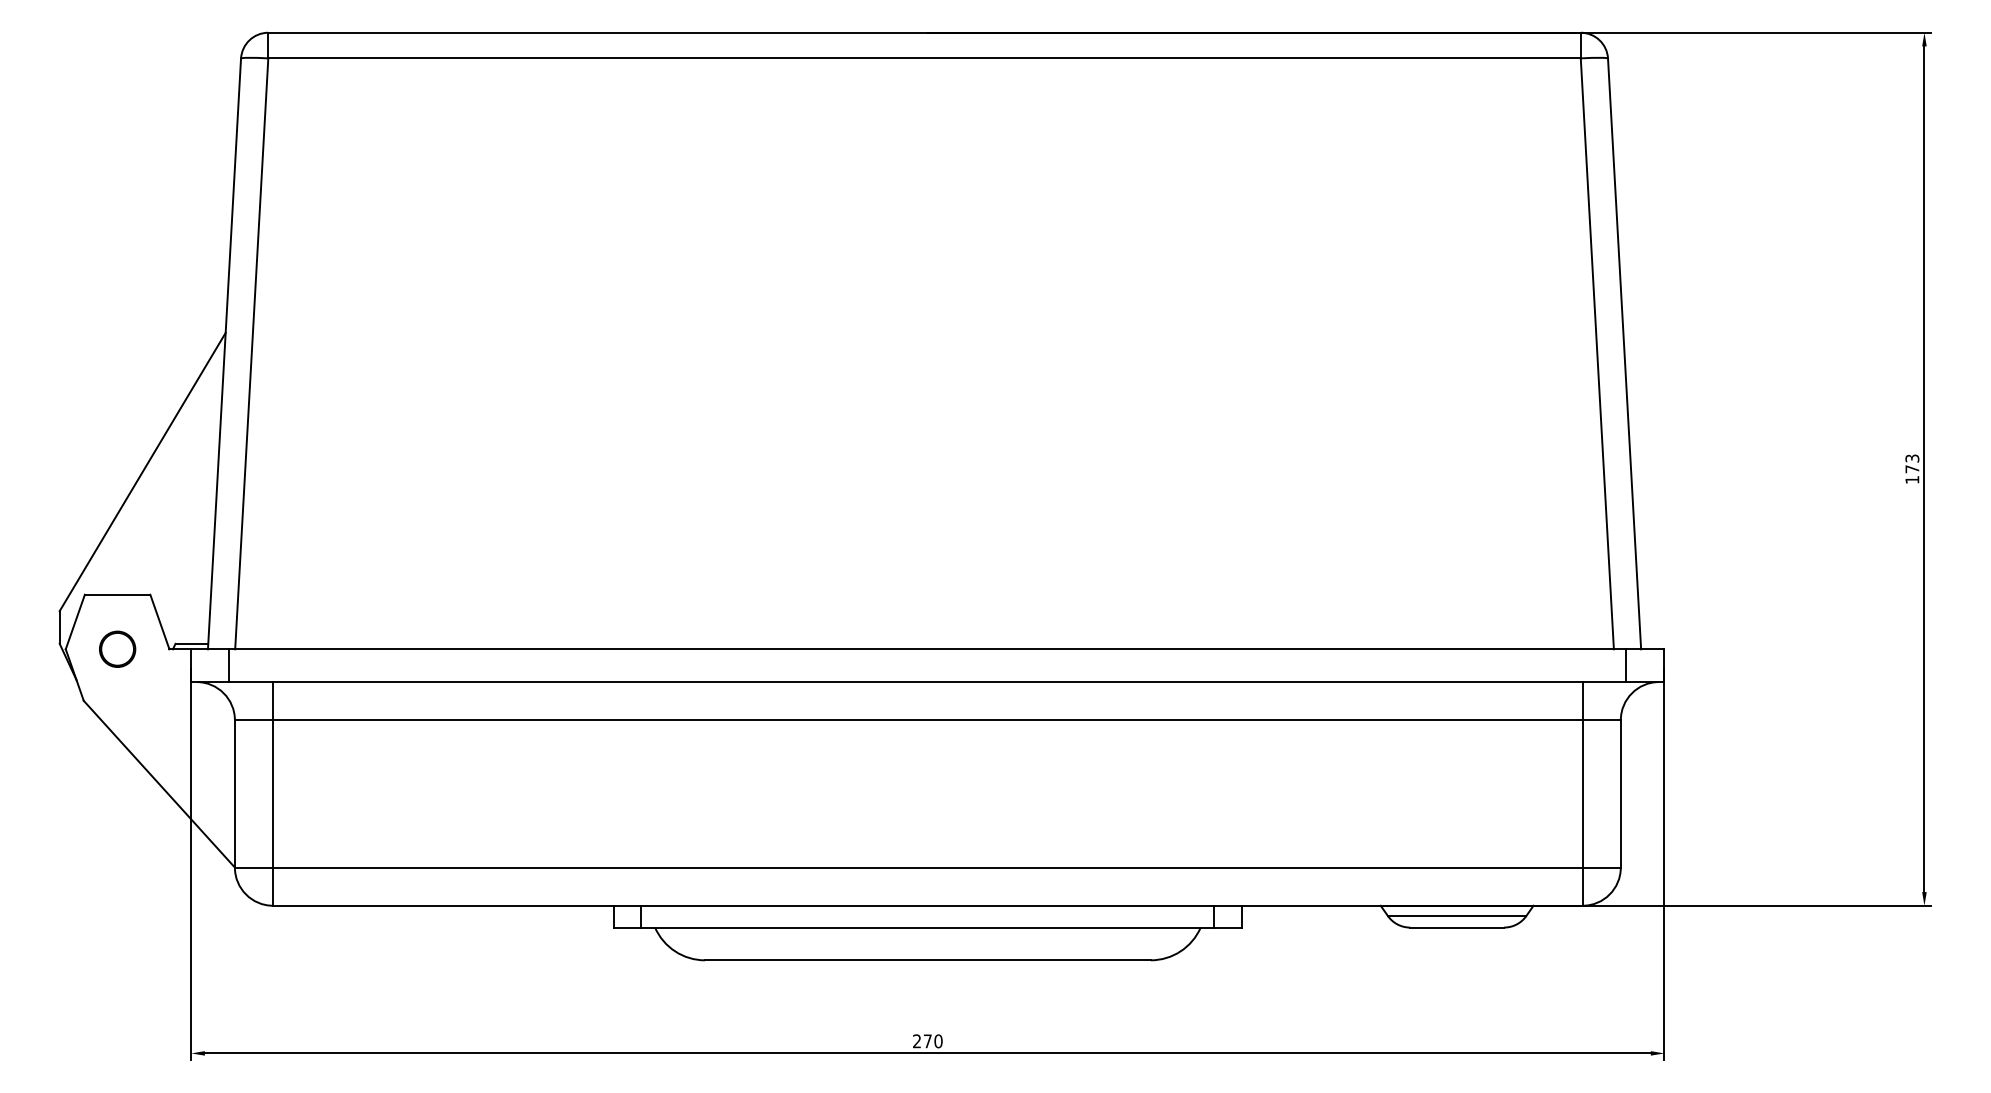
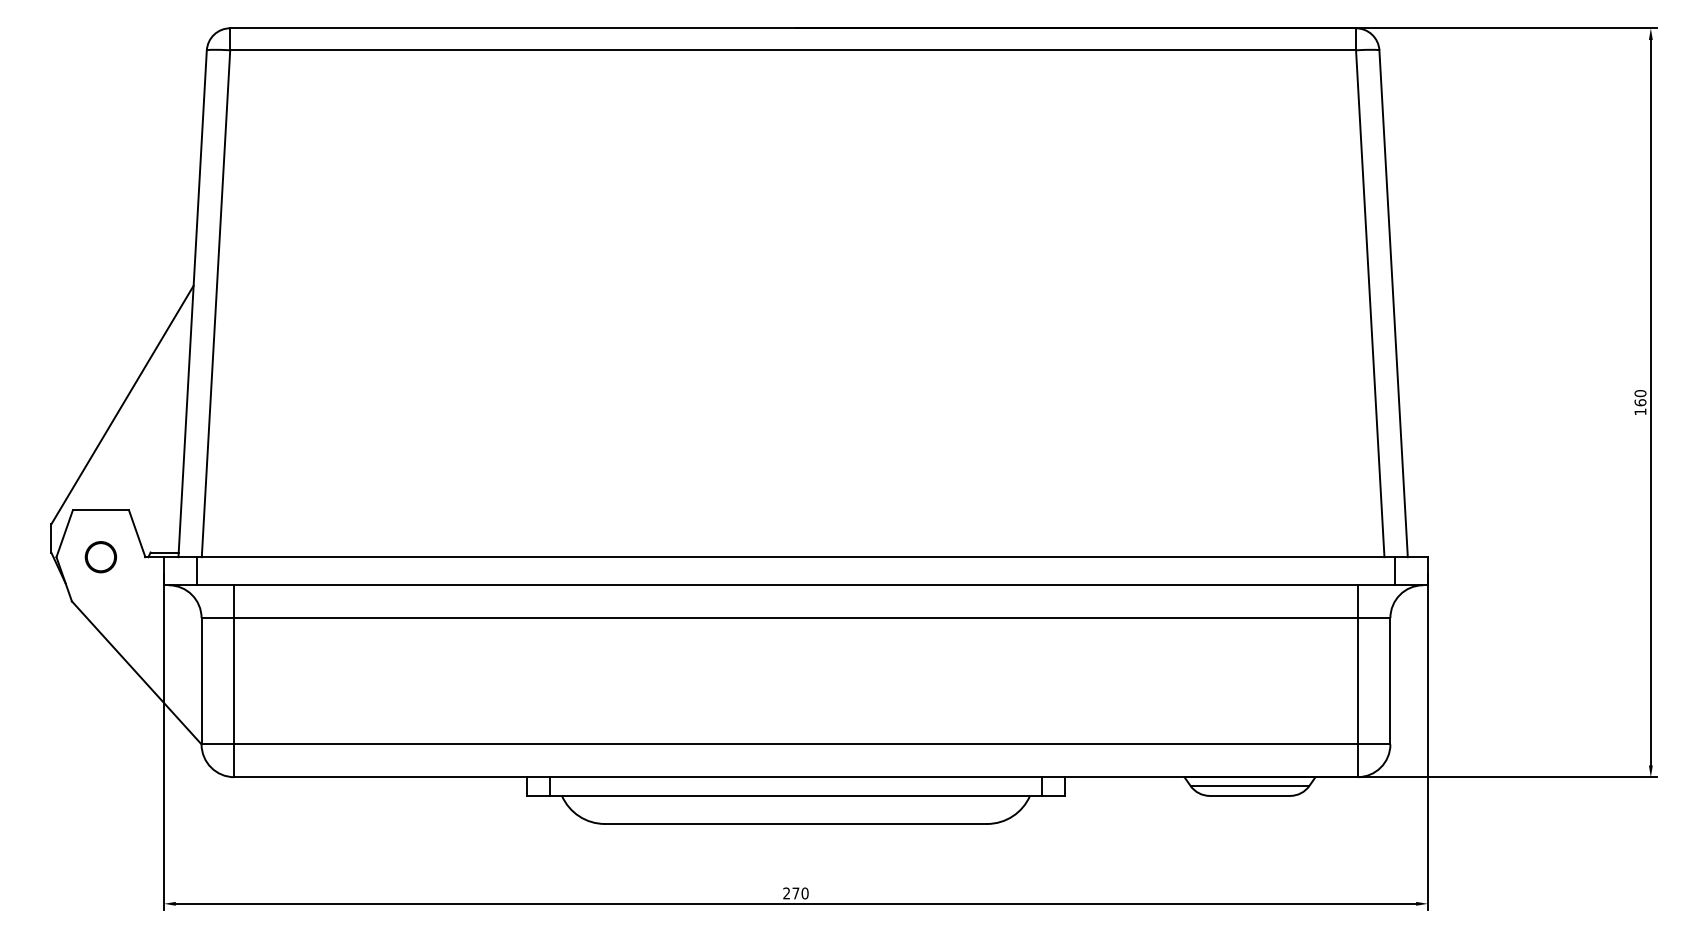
text: (1912, 463) -> (1640, 397), 173 -> 160

